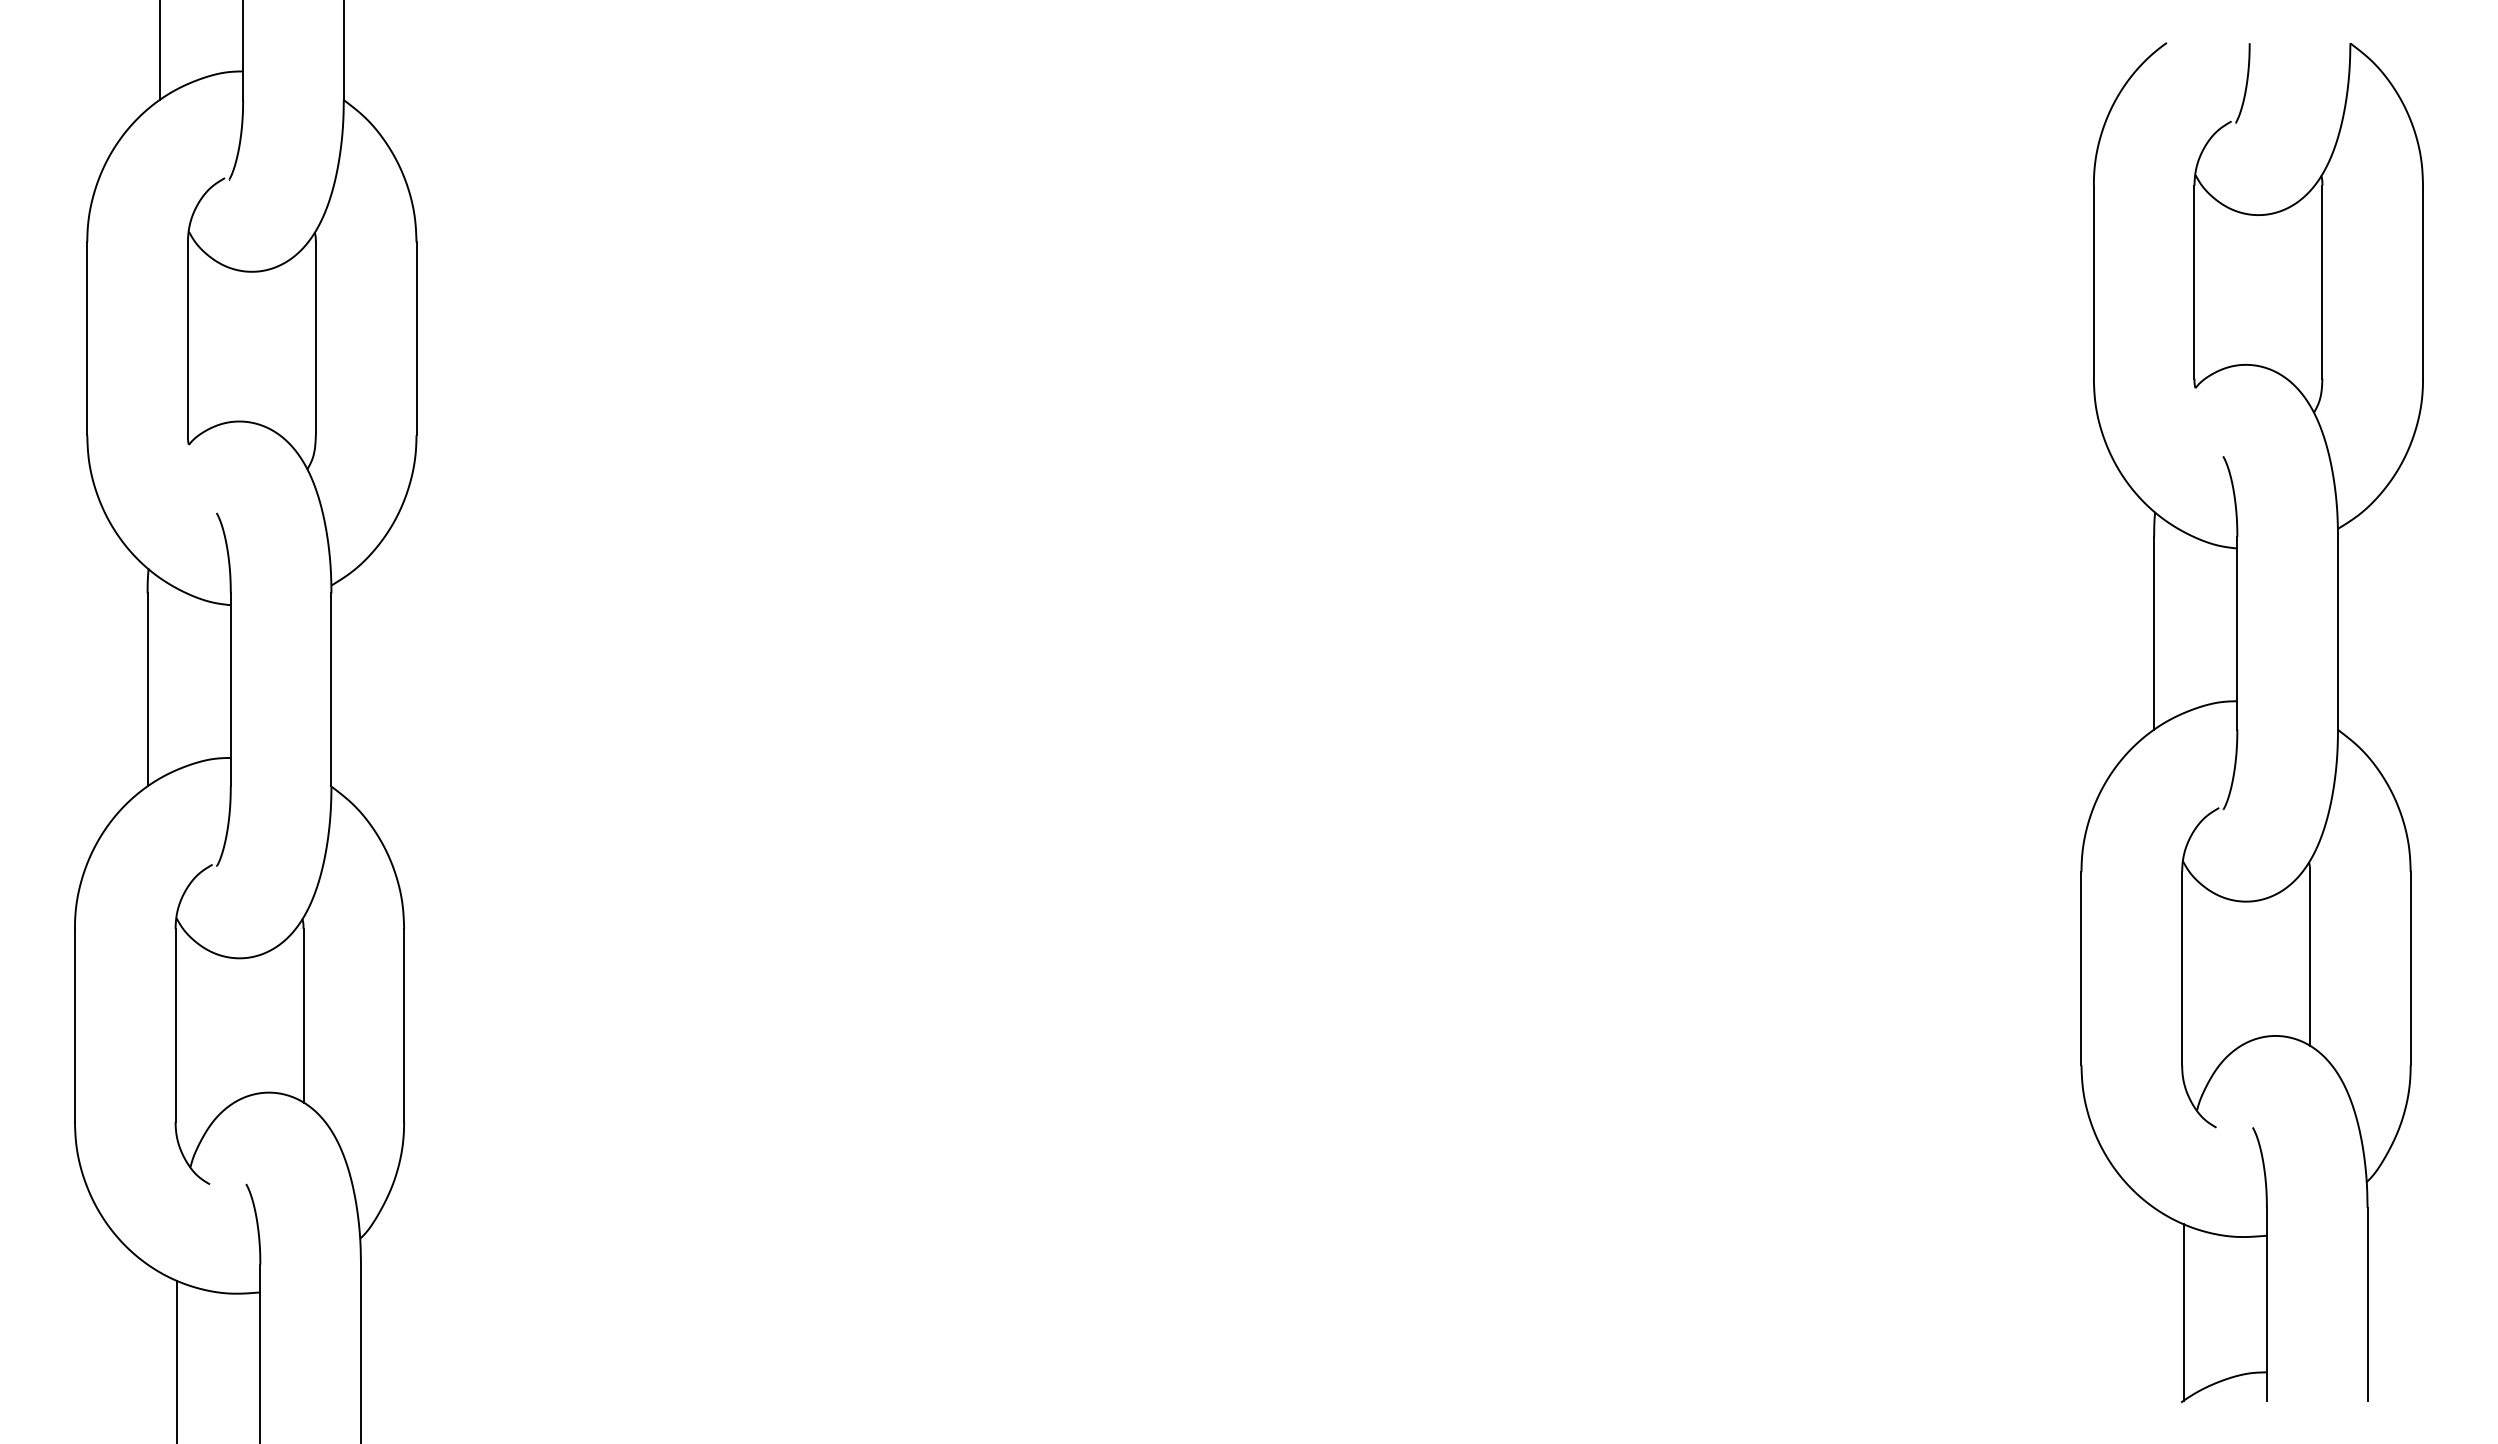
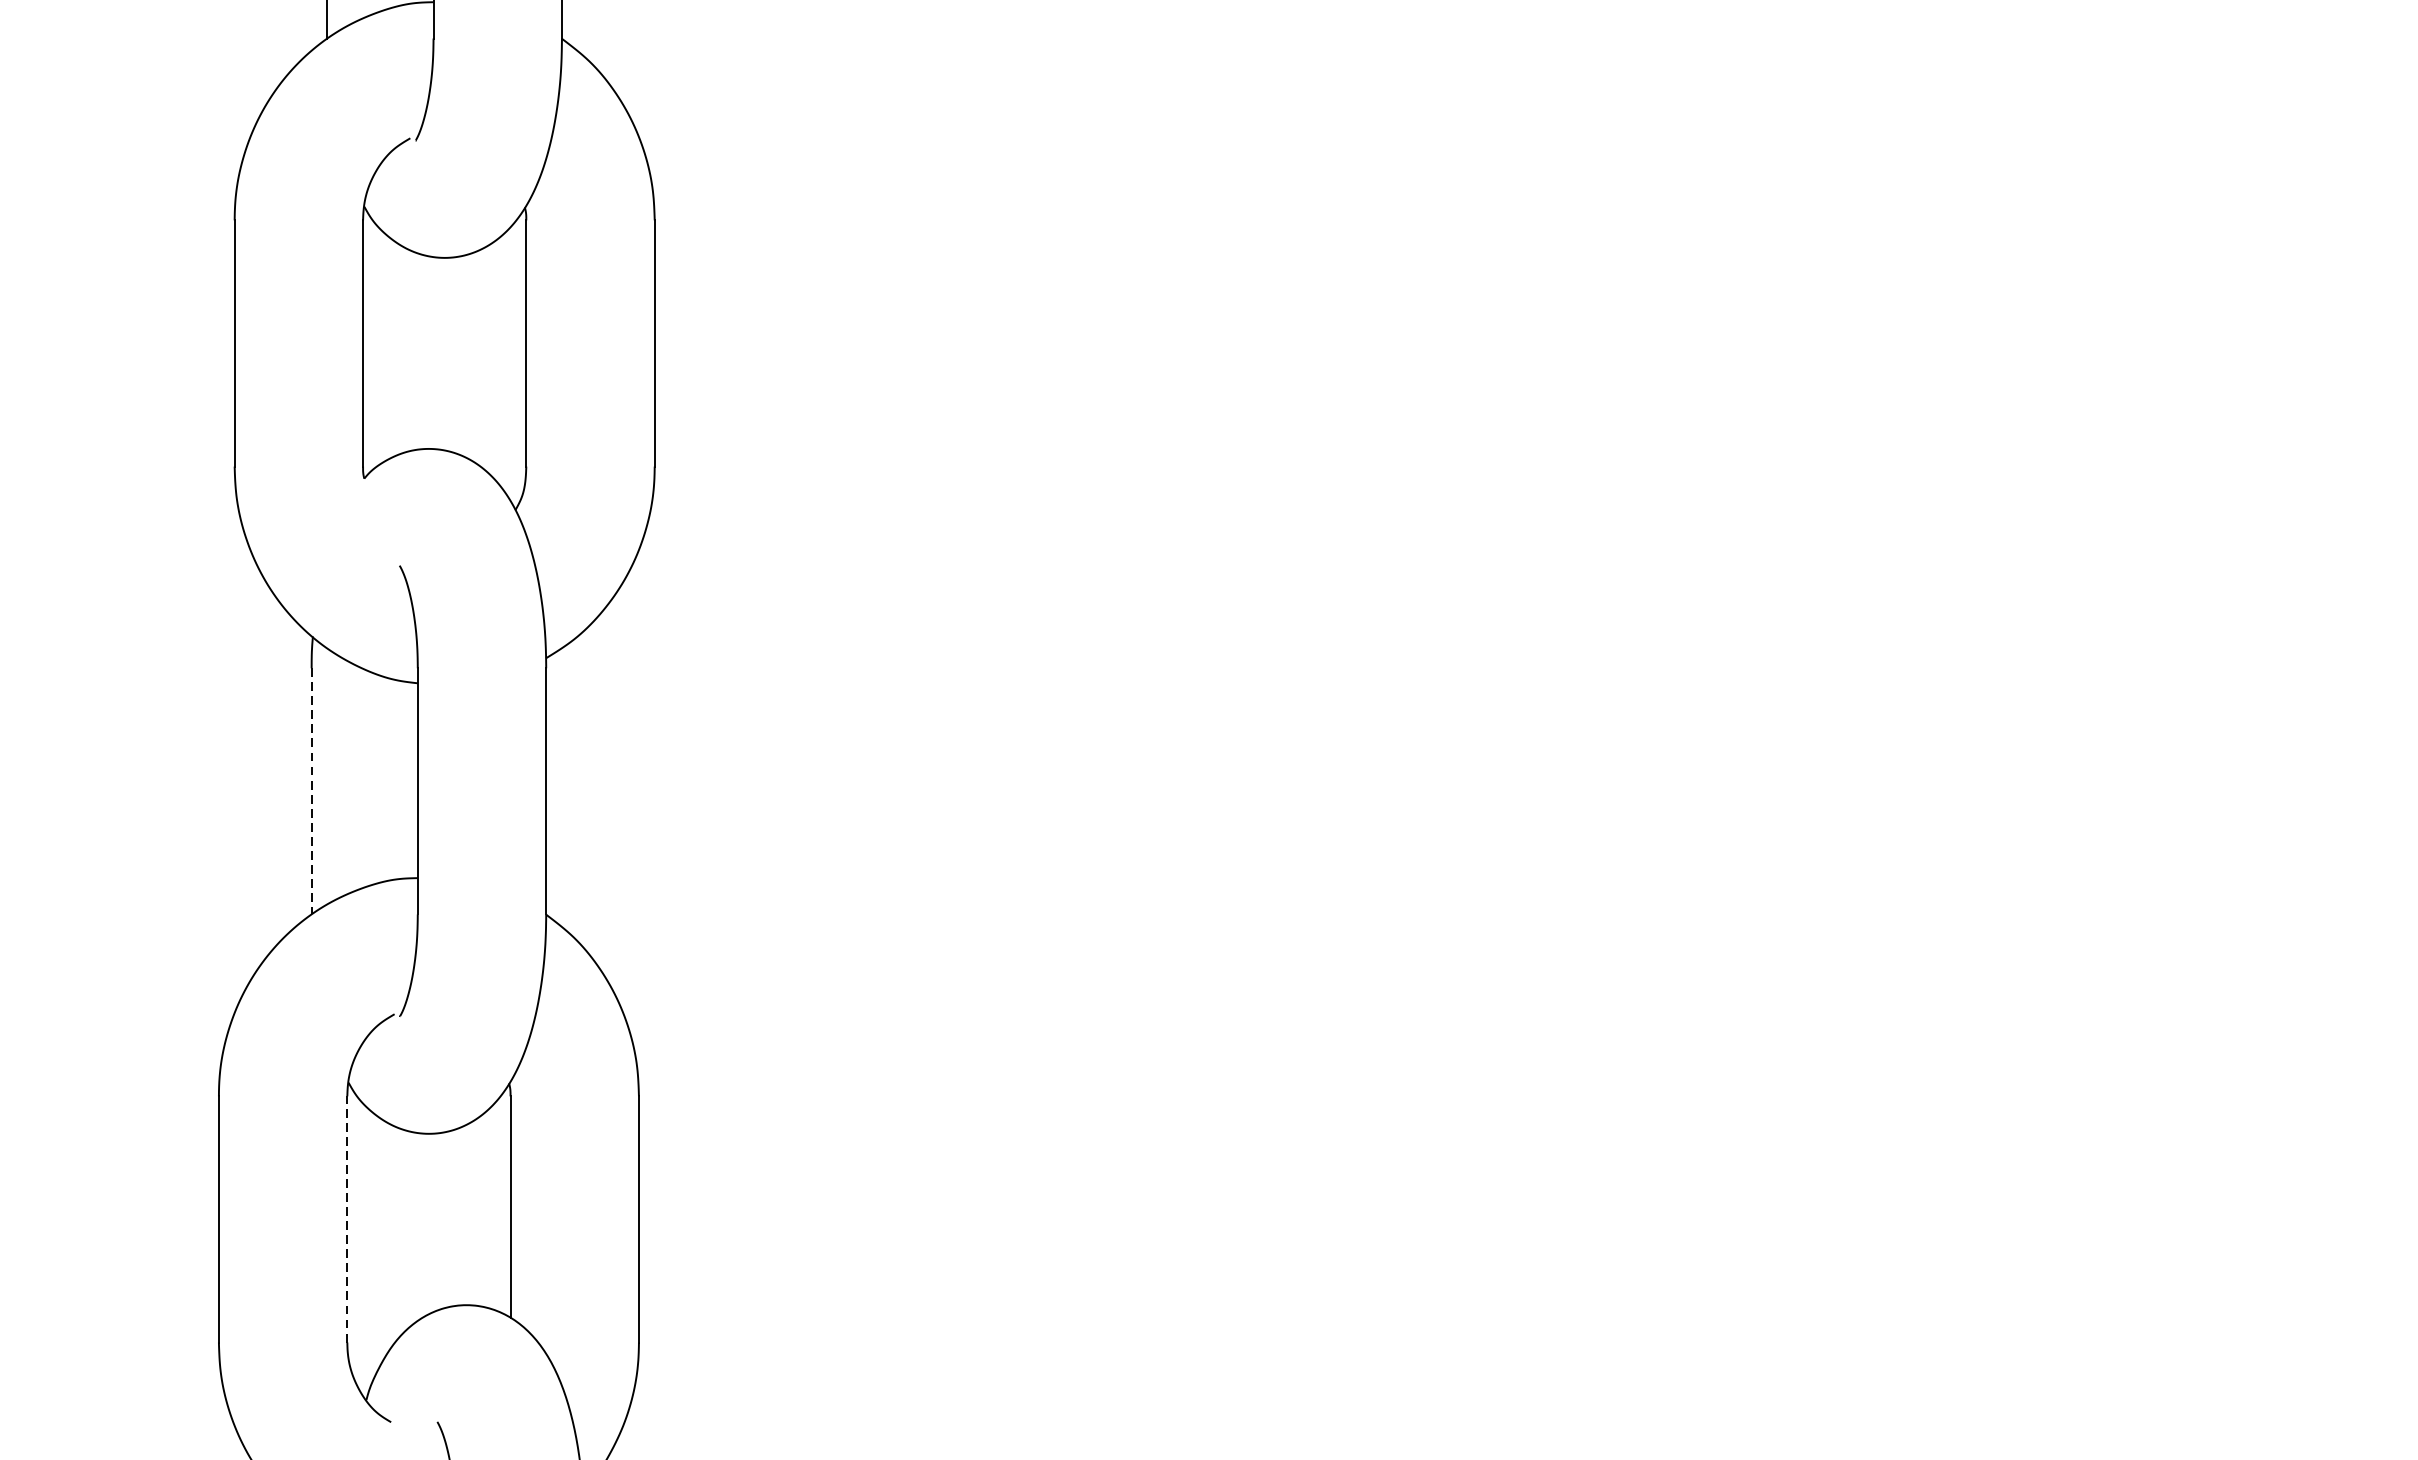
line: (147, 690) -> (311, 792), solid -> dashed
line: (175, 1024) -> (347, 1218), solid -> dashed

